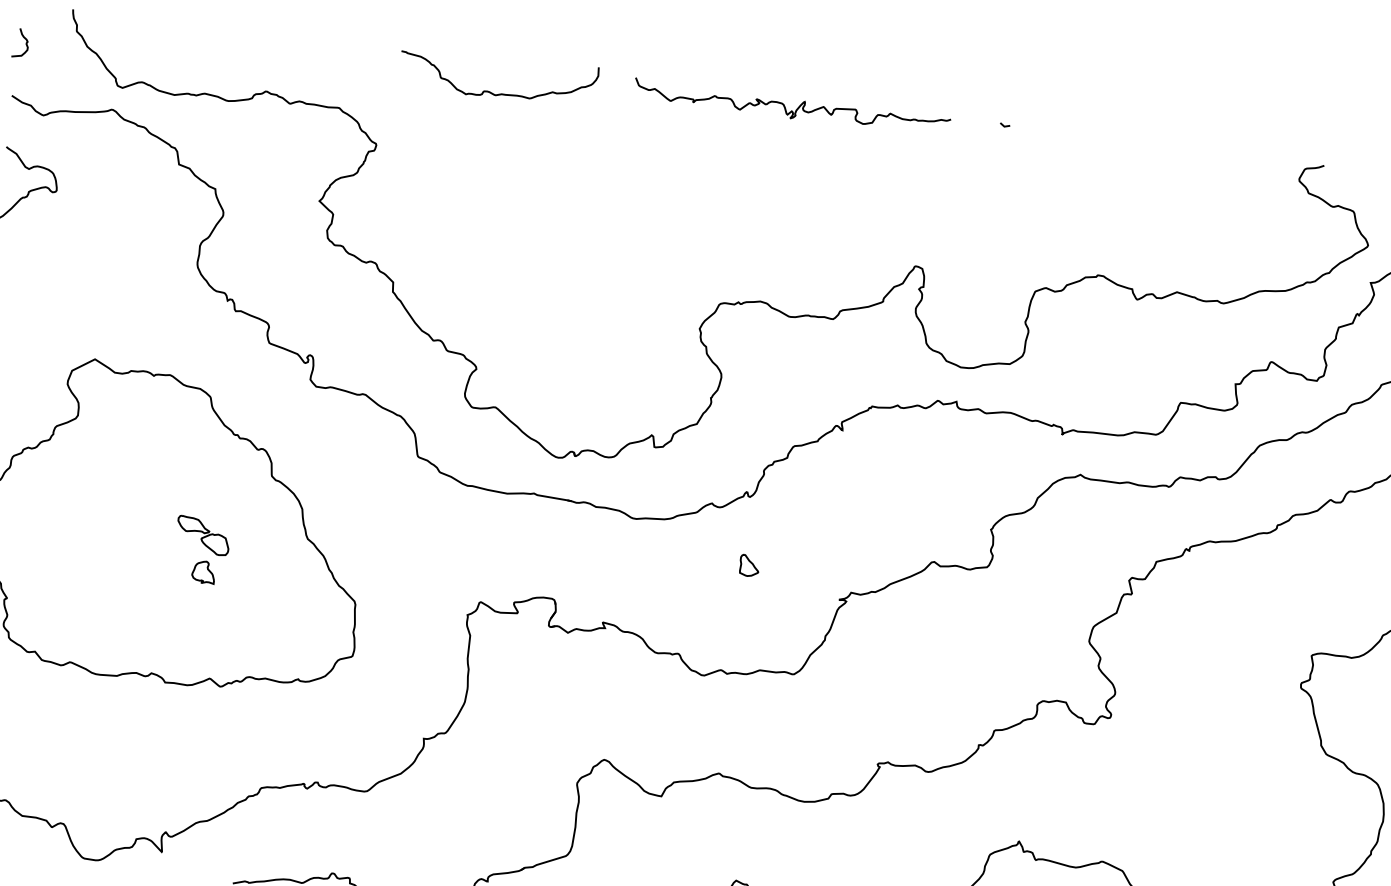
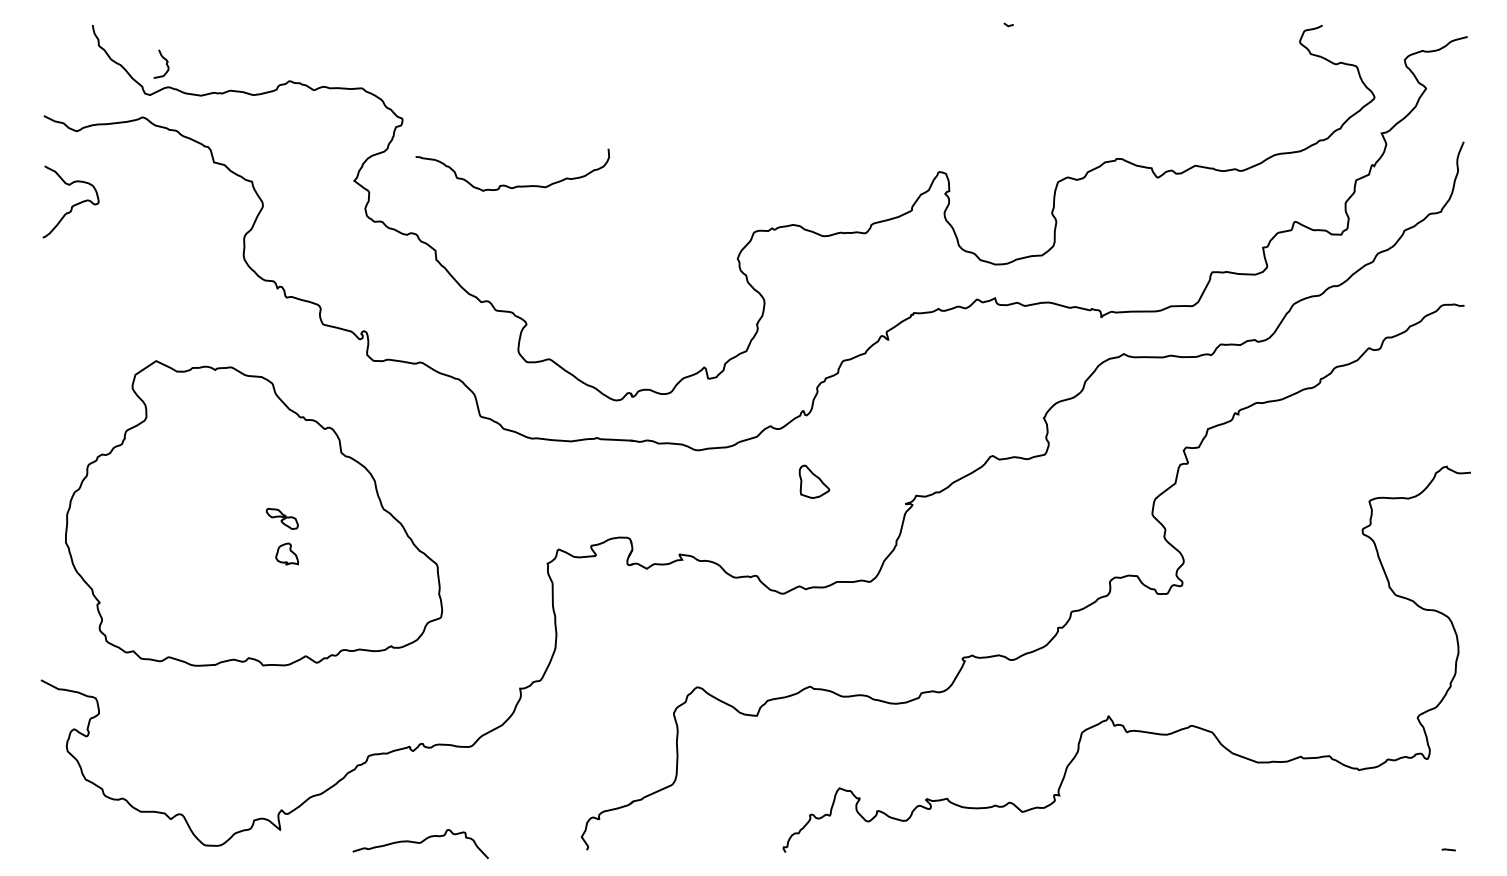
curve: (24, 38) -> (164, 59), moved
curve: (491, 91) -> (507, 185), moved
curve: (791, 110) -> (800, 36), removed
part: (203, 535) -> (282, 518), size x0.6
part: (749, 566) -> (814, 482), size x1.6

